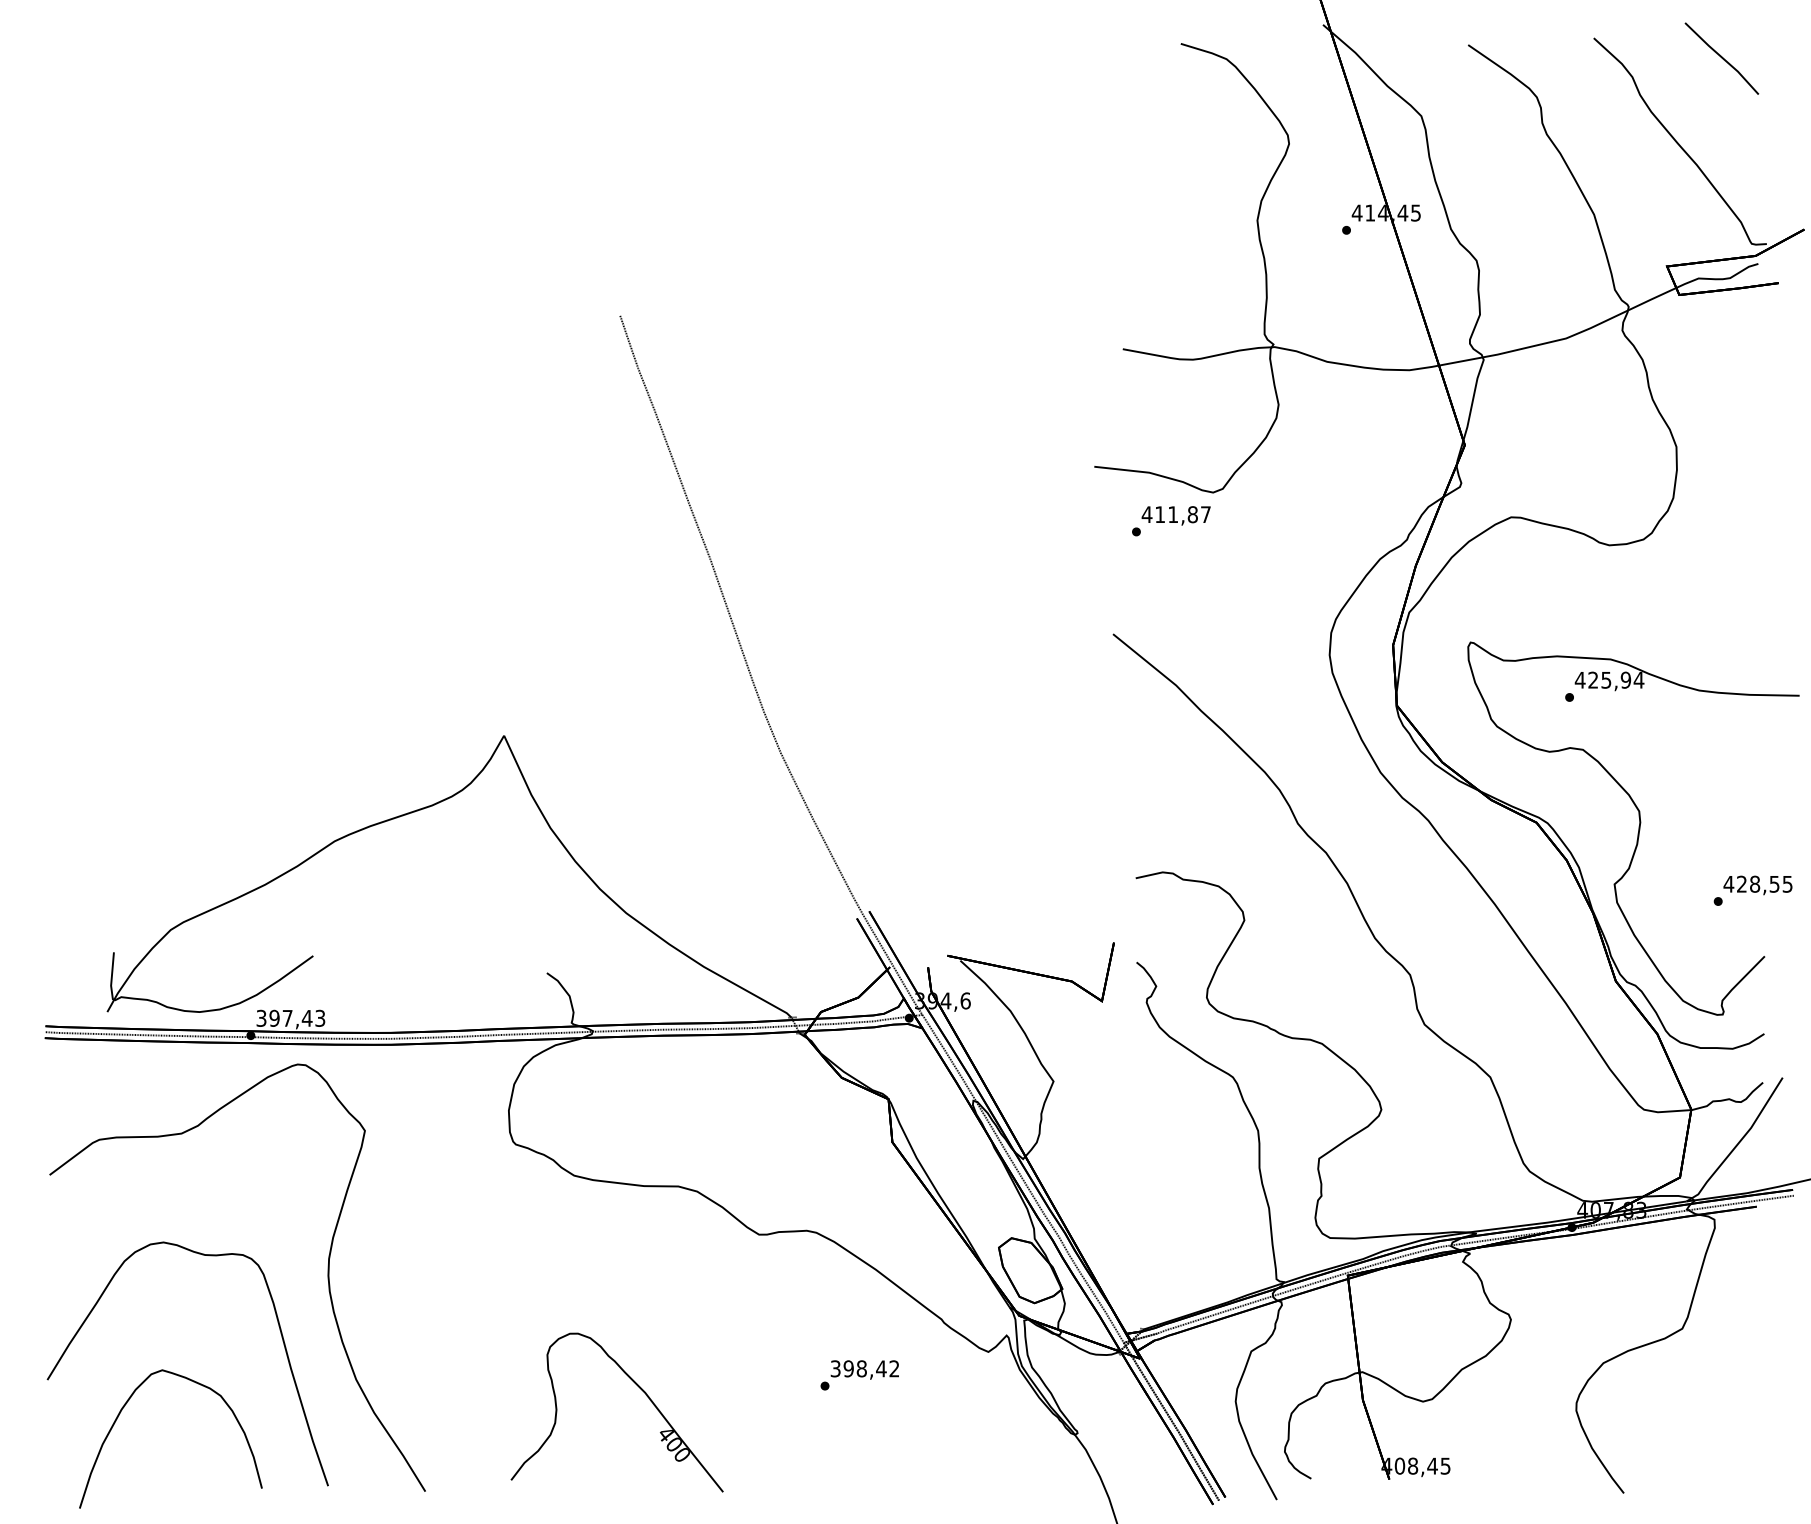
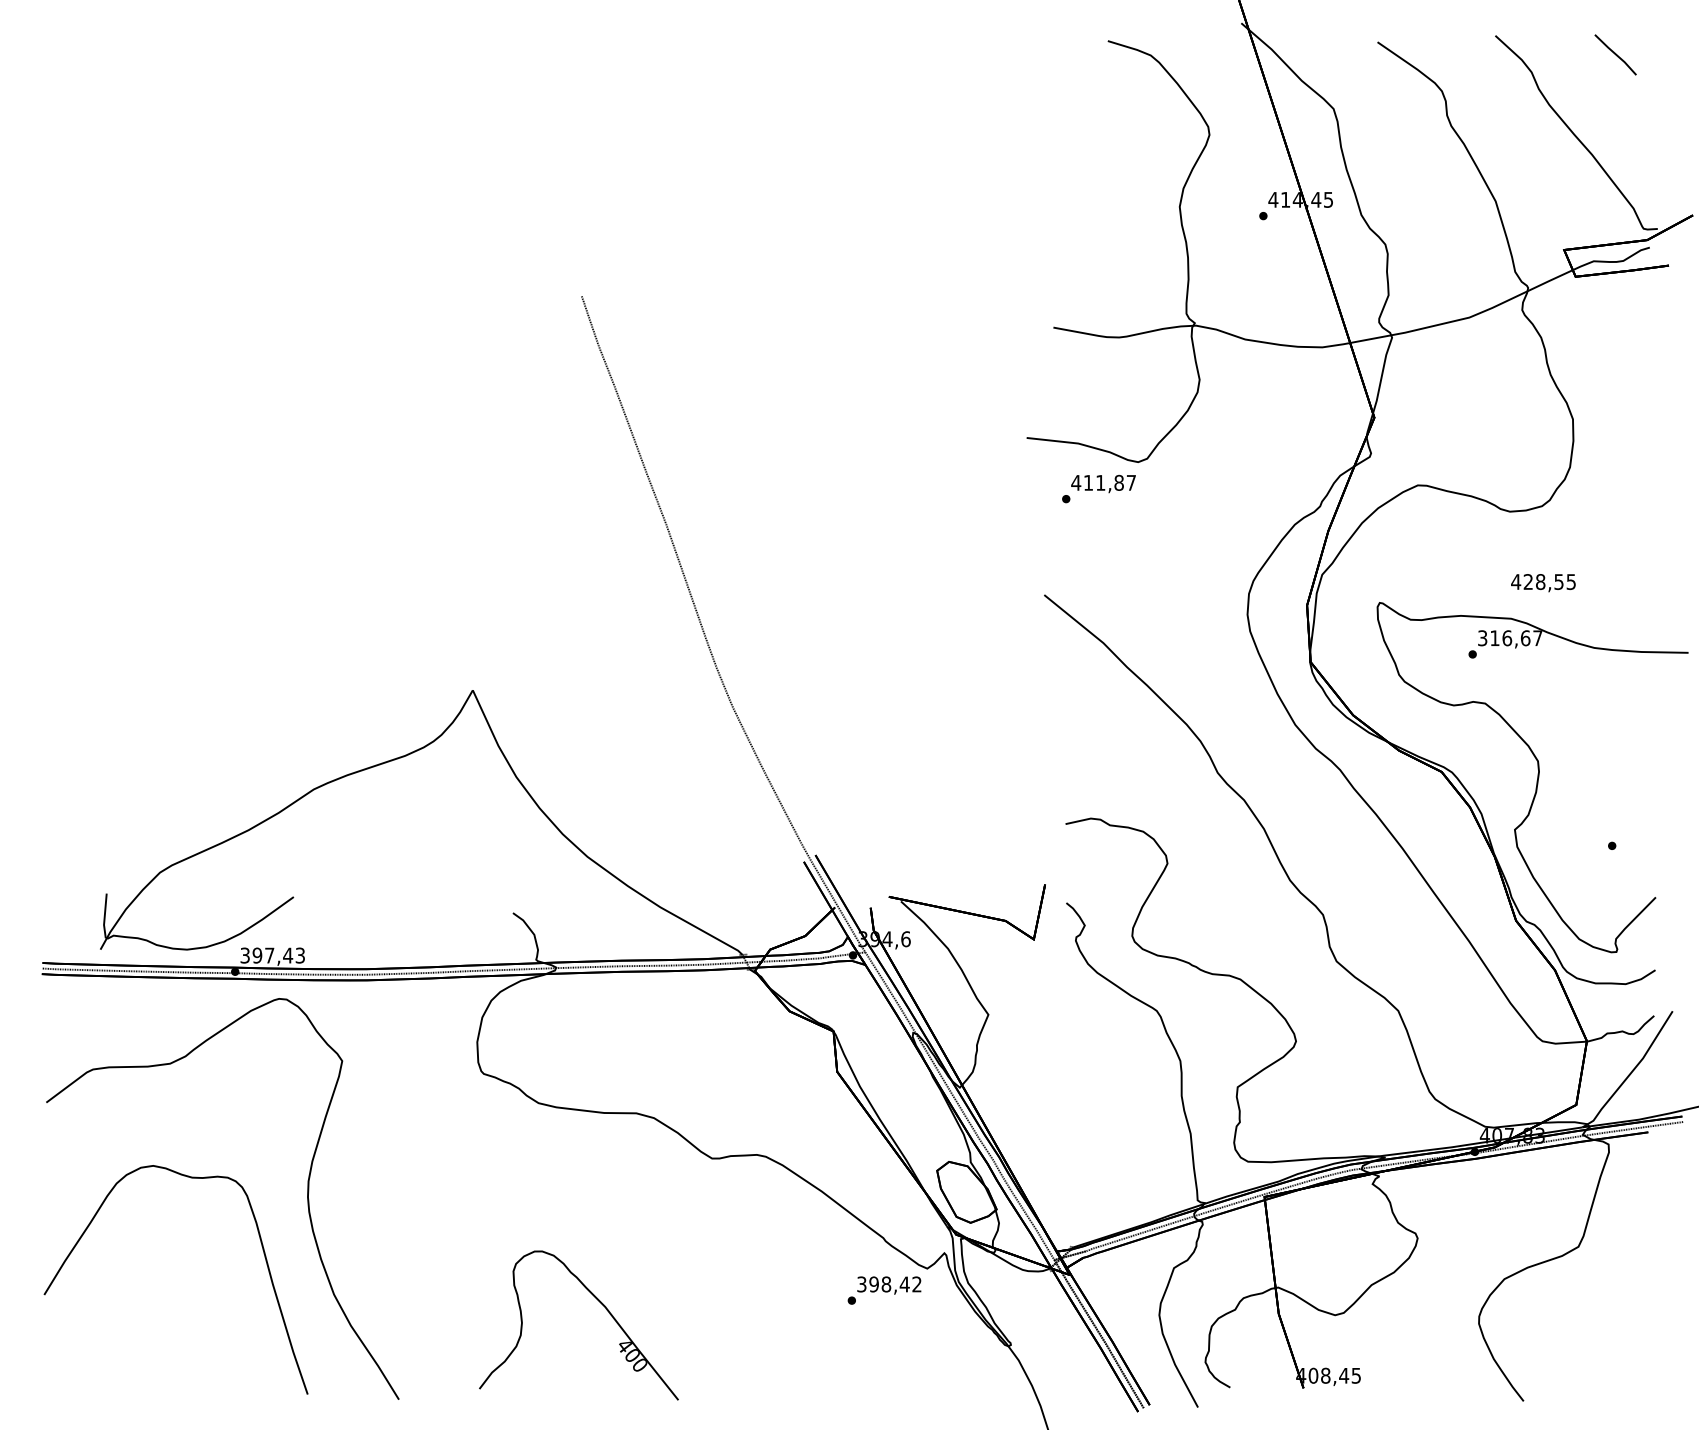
part: (1721, 58) -> (1615, 54), size x0.6
text: (1609, 679) -> (1510, 637), 425,94 -> 316,67
text: (1757, 885) -> (1542, 583), moved
text: (859, 1375) -> (884, 1290), moved
part: (127, 1403) -> (119, 1316), removed

